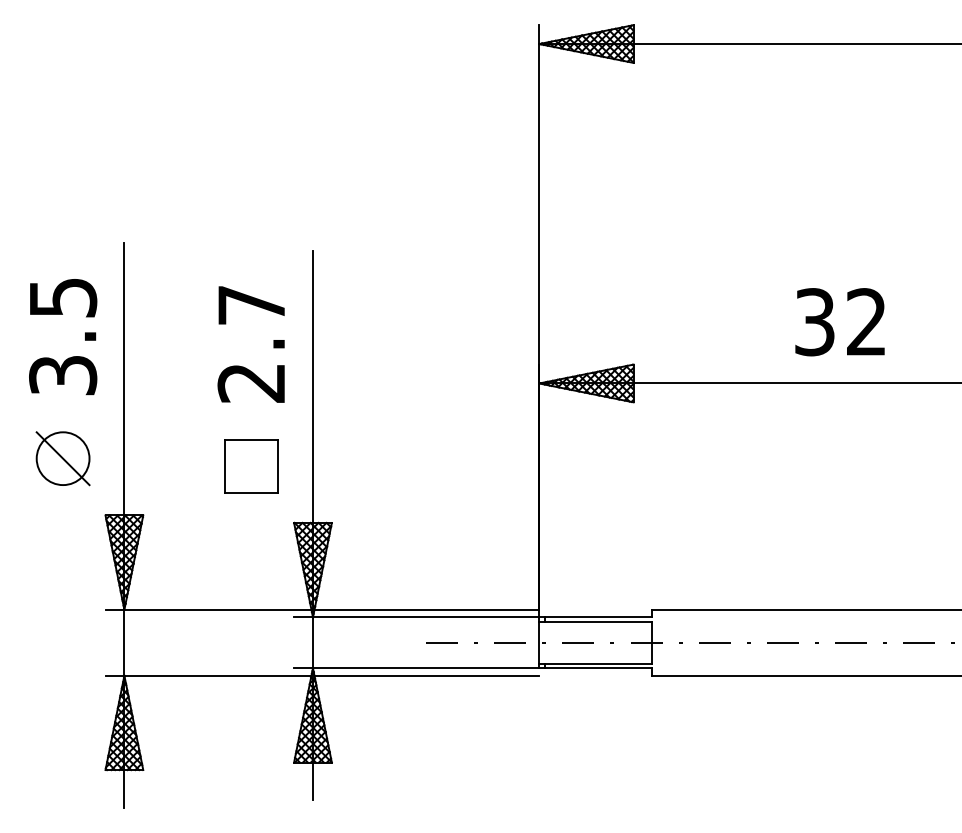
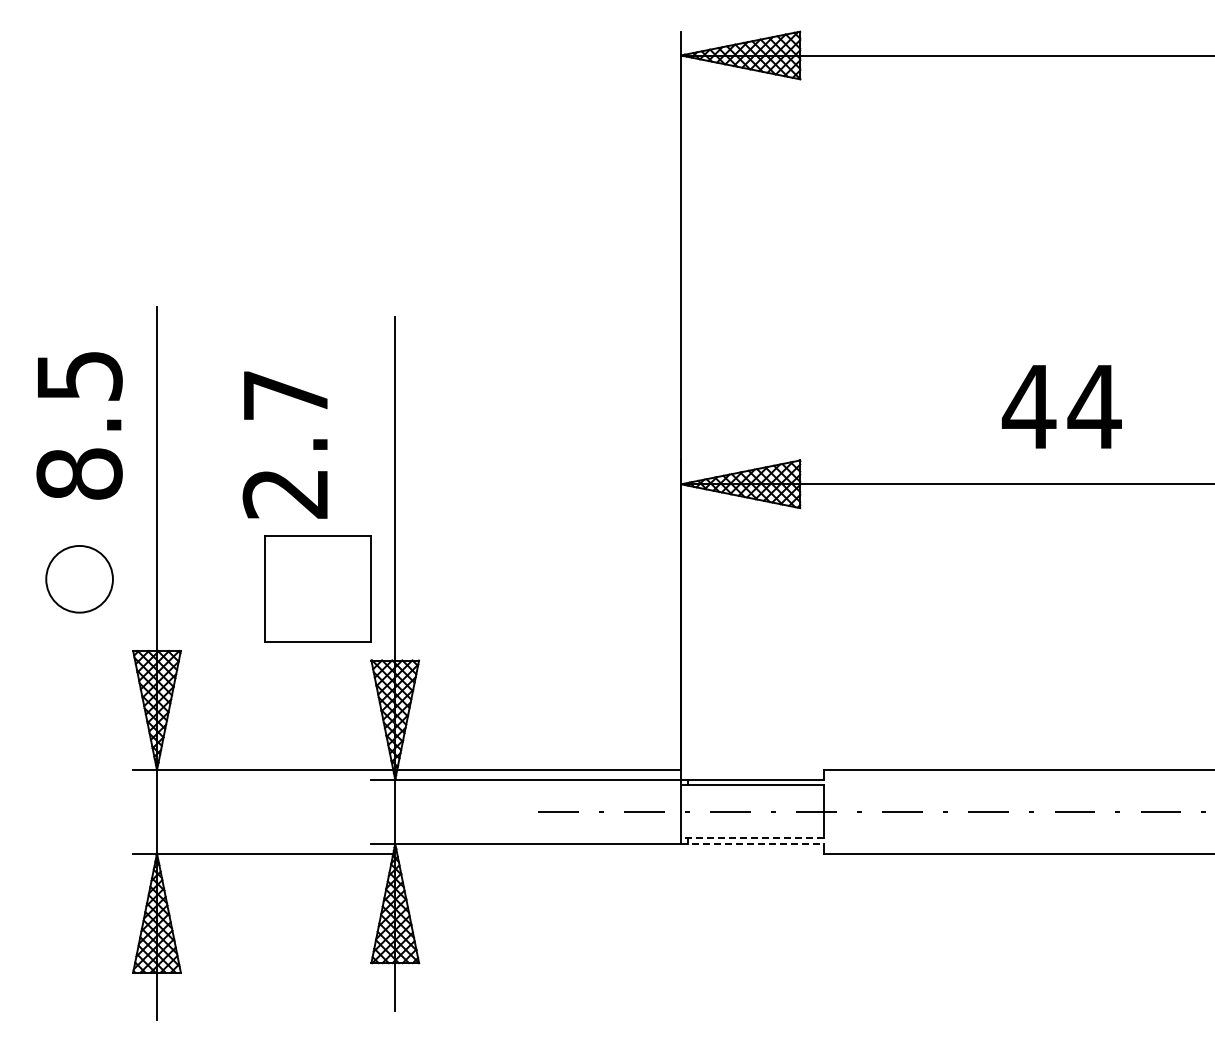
text: (840, 321) -> (1061, 406), 32 -> 44
text: (250, 344) -> (284, 444), moved
text: (63, 374) -> (79, 473), 3.5 -> 8.5
line: (63, 458) -> (79, 578), removed
part: (251, 465) -> (317, 588), size x1.6
line: (595, 663) -> (752, 838), solid -> dashed
line: (596, 668) -> (753, 844), solid -> dashed
line: (427, 675) -> (539, 853), removed

